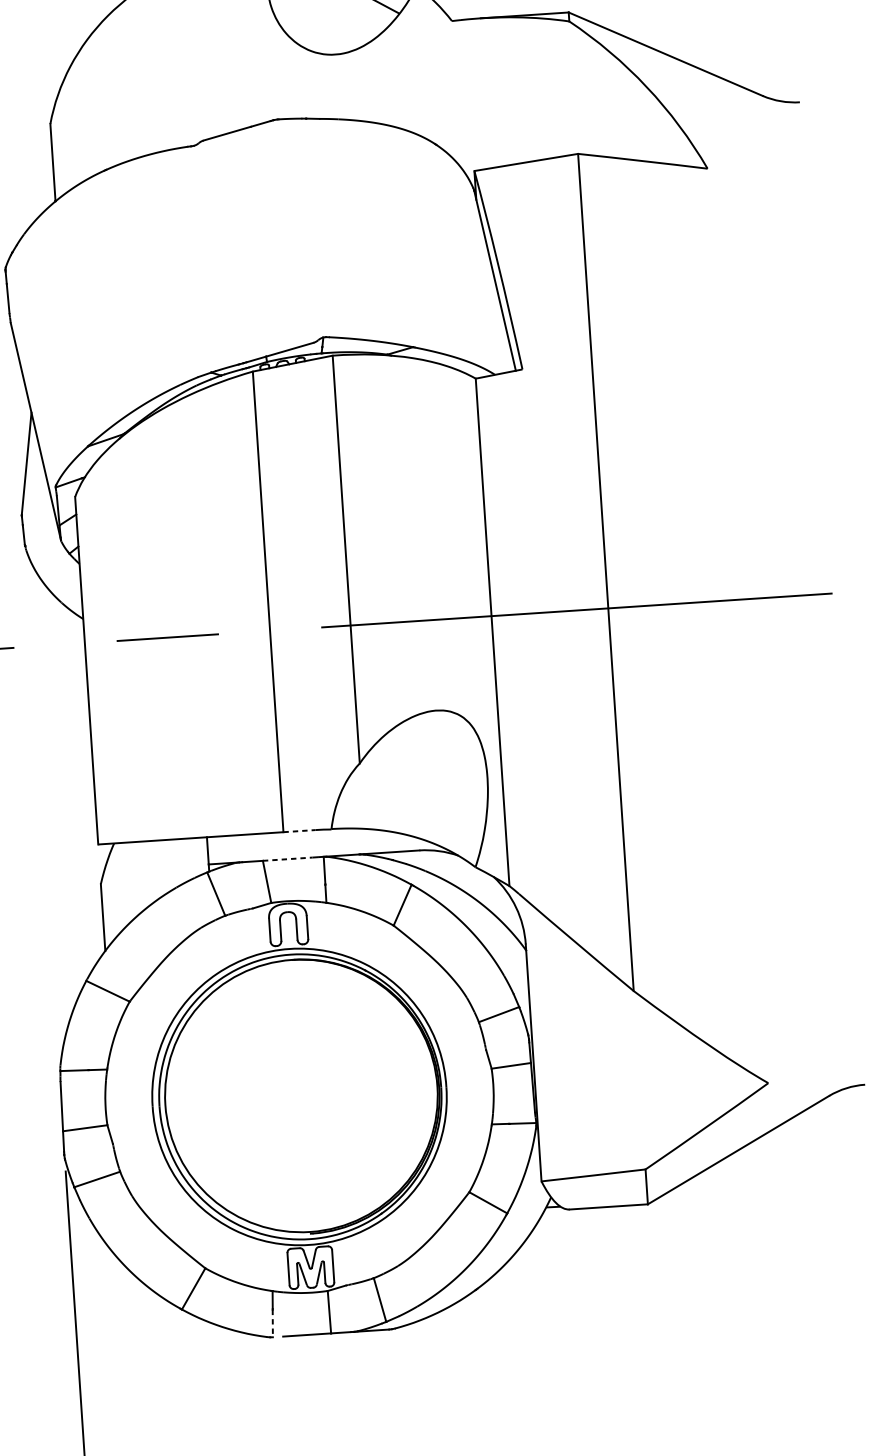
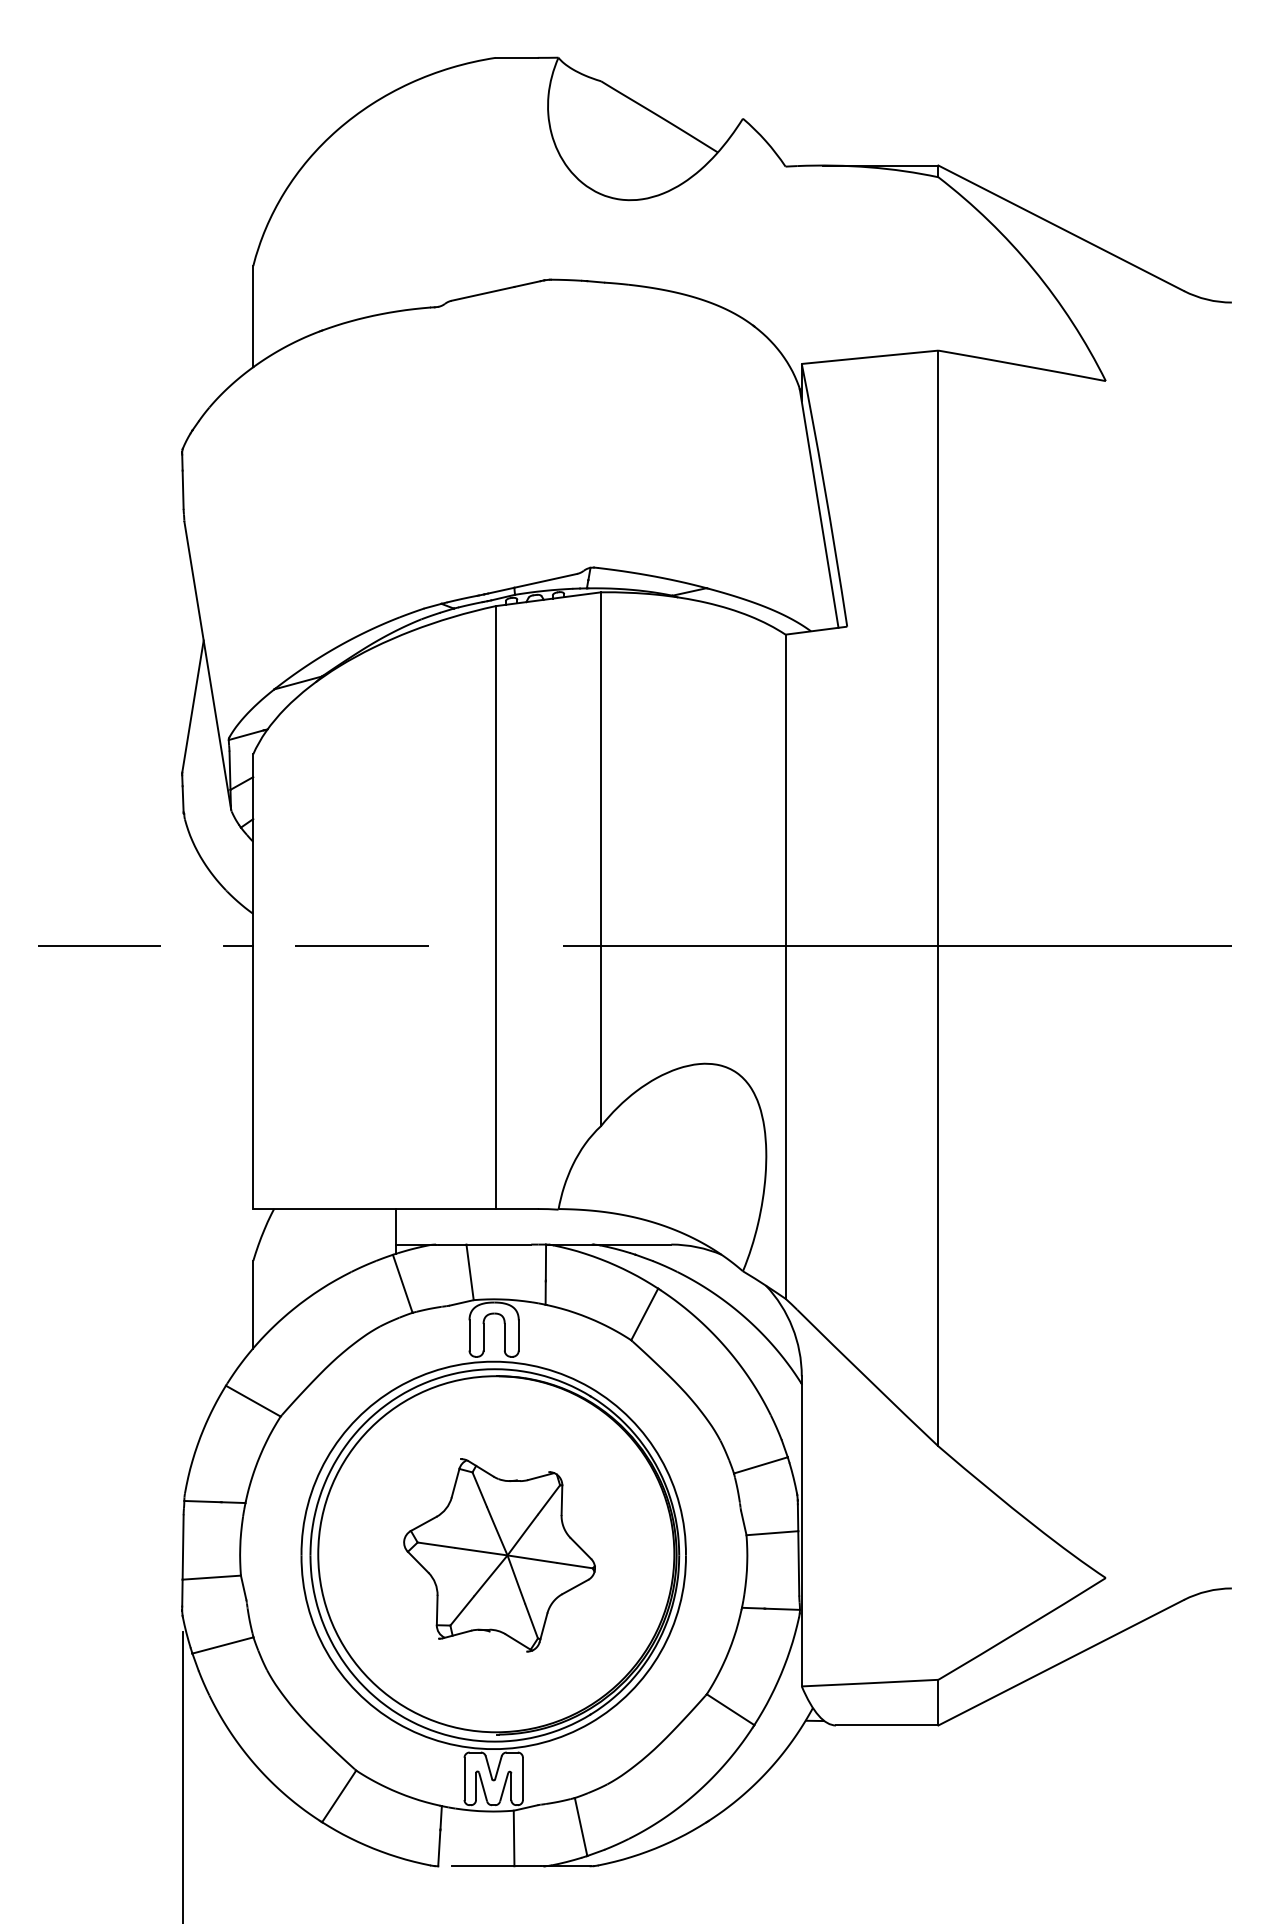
line: (73, 643) -> (238, 945), added
line: (300, 831) -> (517, 1209), dashed -> solid
line: (288, 859) -> (499, 1244), dashed -> solid
part: (303, 1096) -> (499, 1555), added
line: (272, 1323) -> (439, 1848), dashed -> solid

